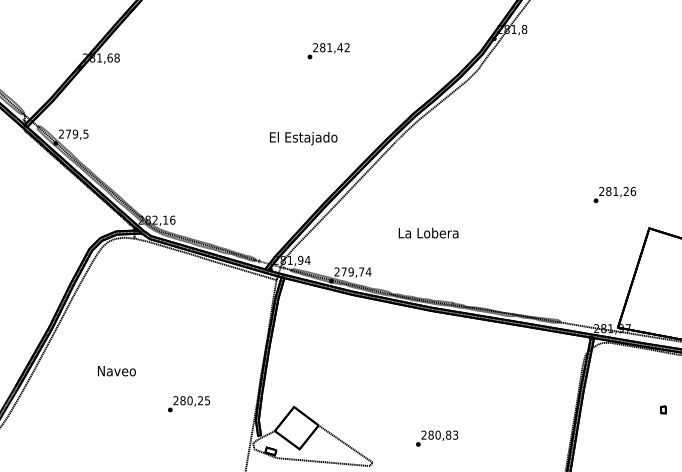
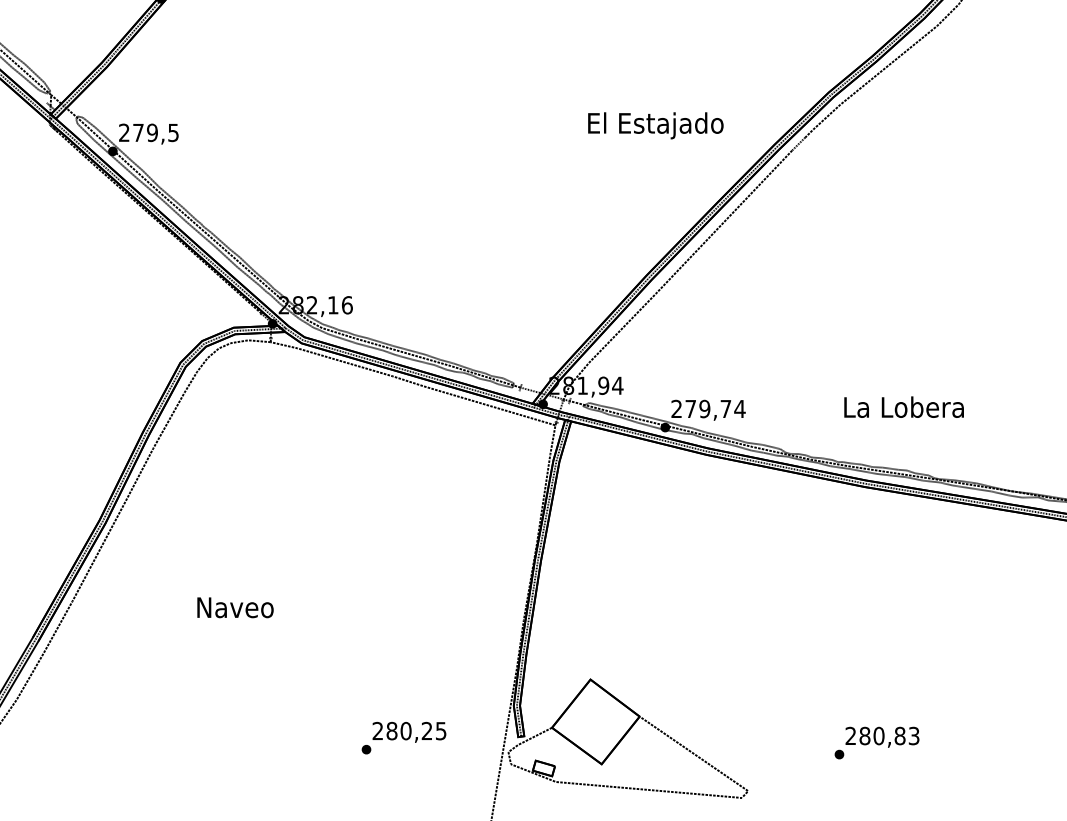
text: (303, 138) -> (655, 125), moved
text: (428, 232) -> (903, 406), moved
text: (189, 404) -> (404, 738), moved

